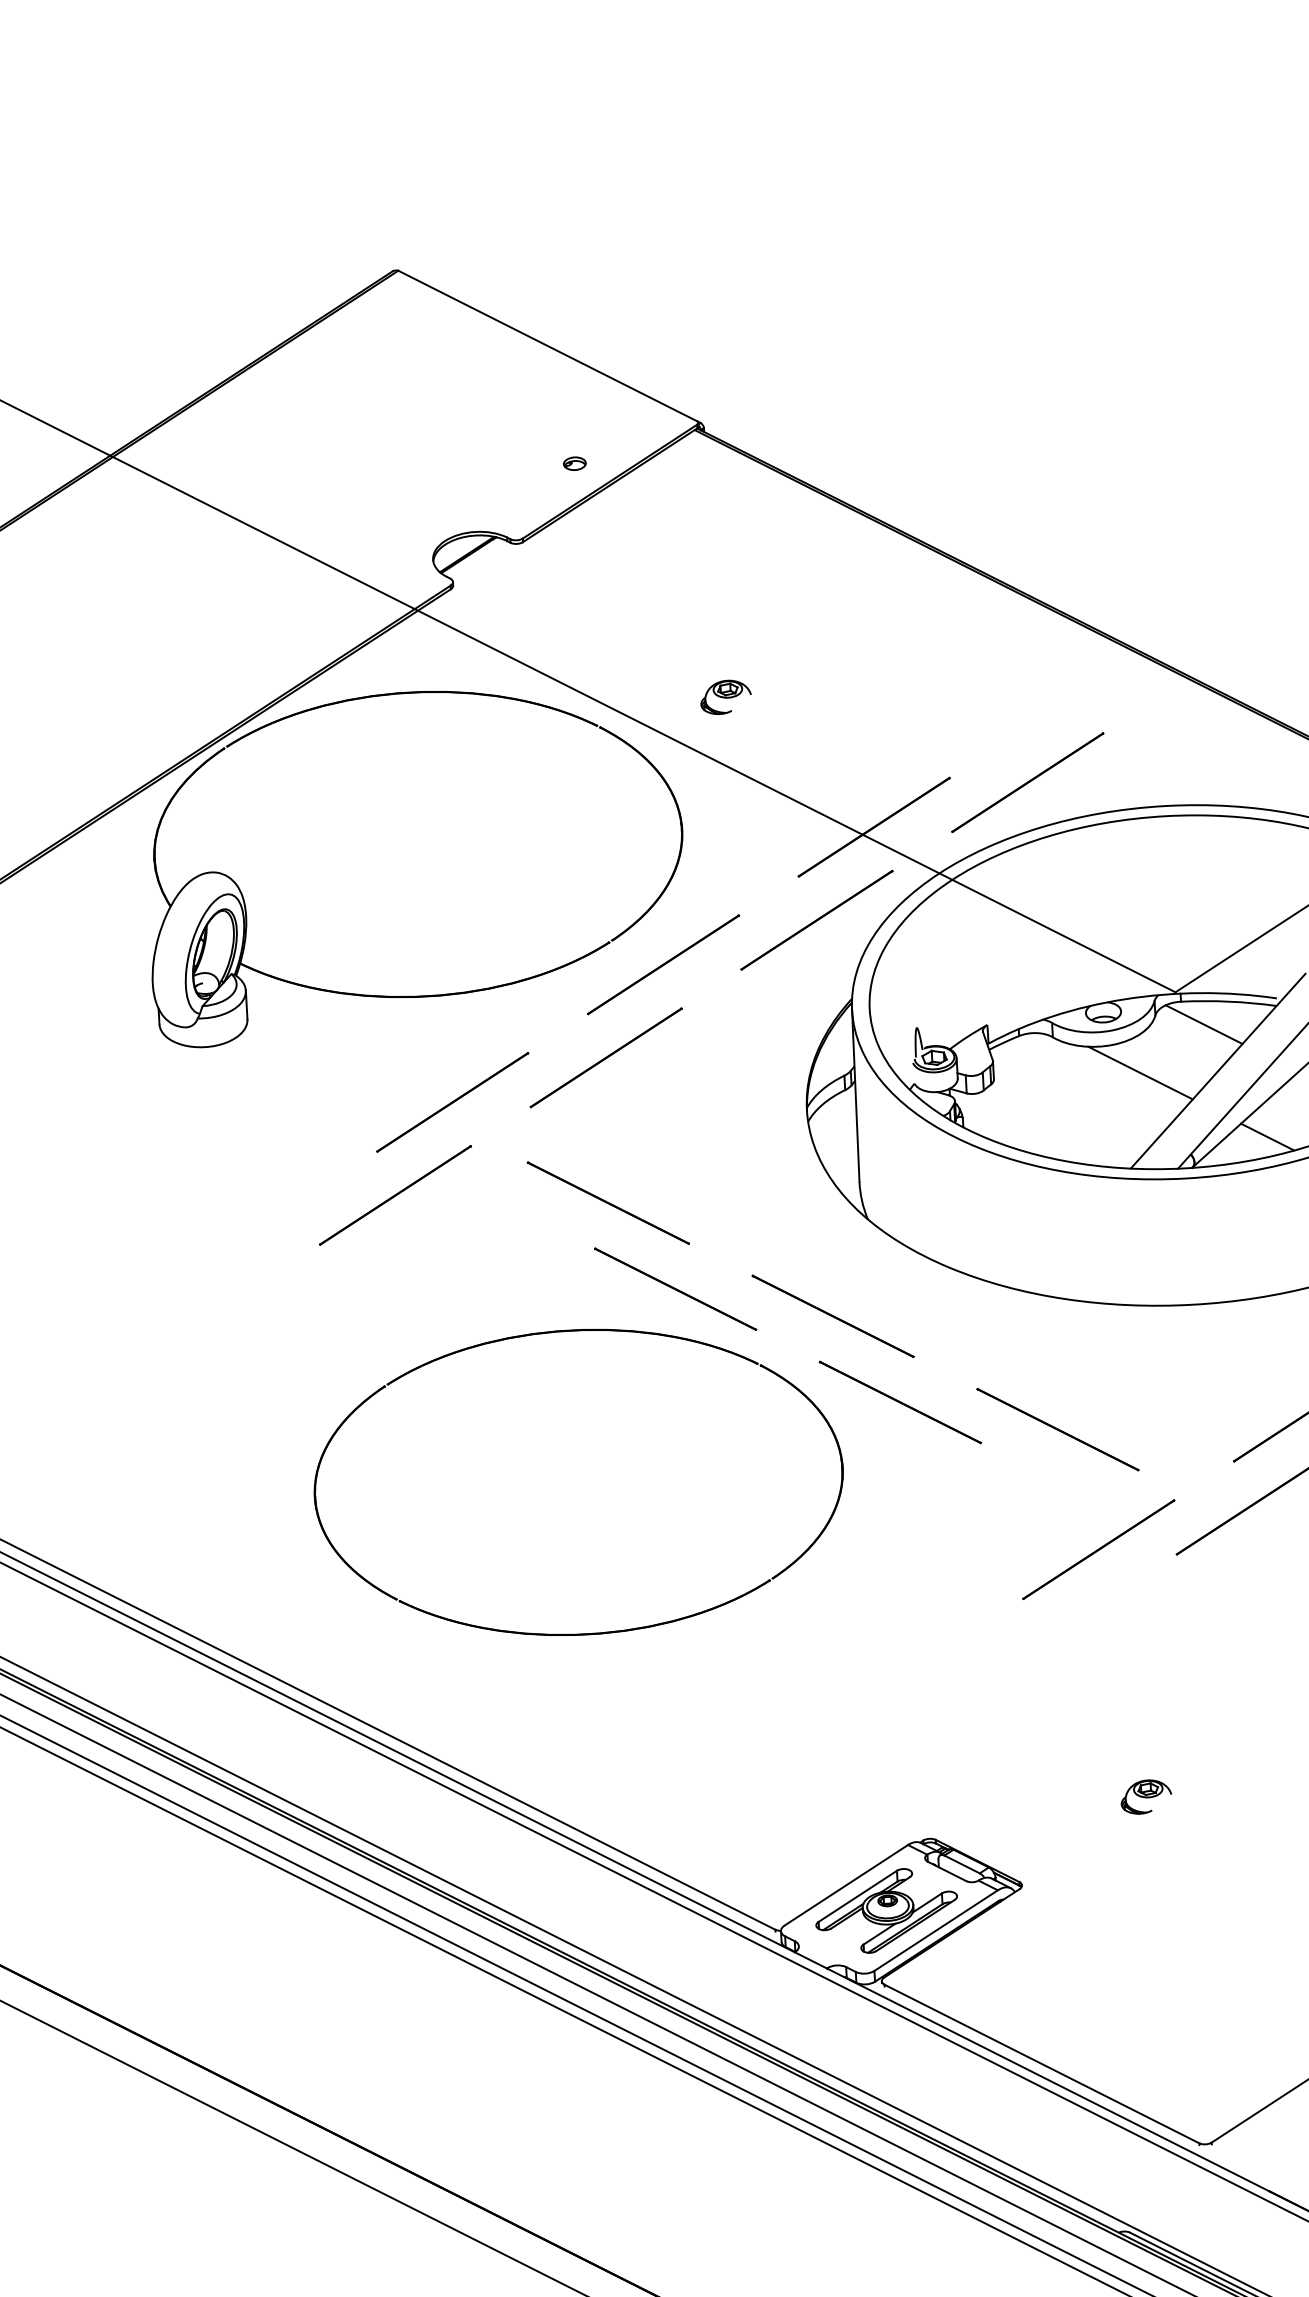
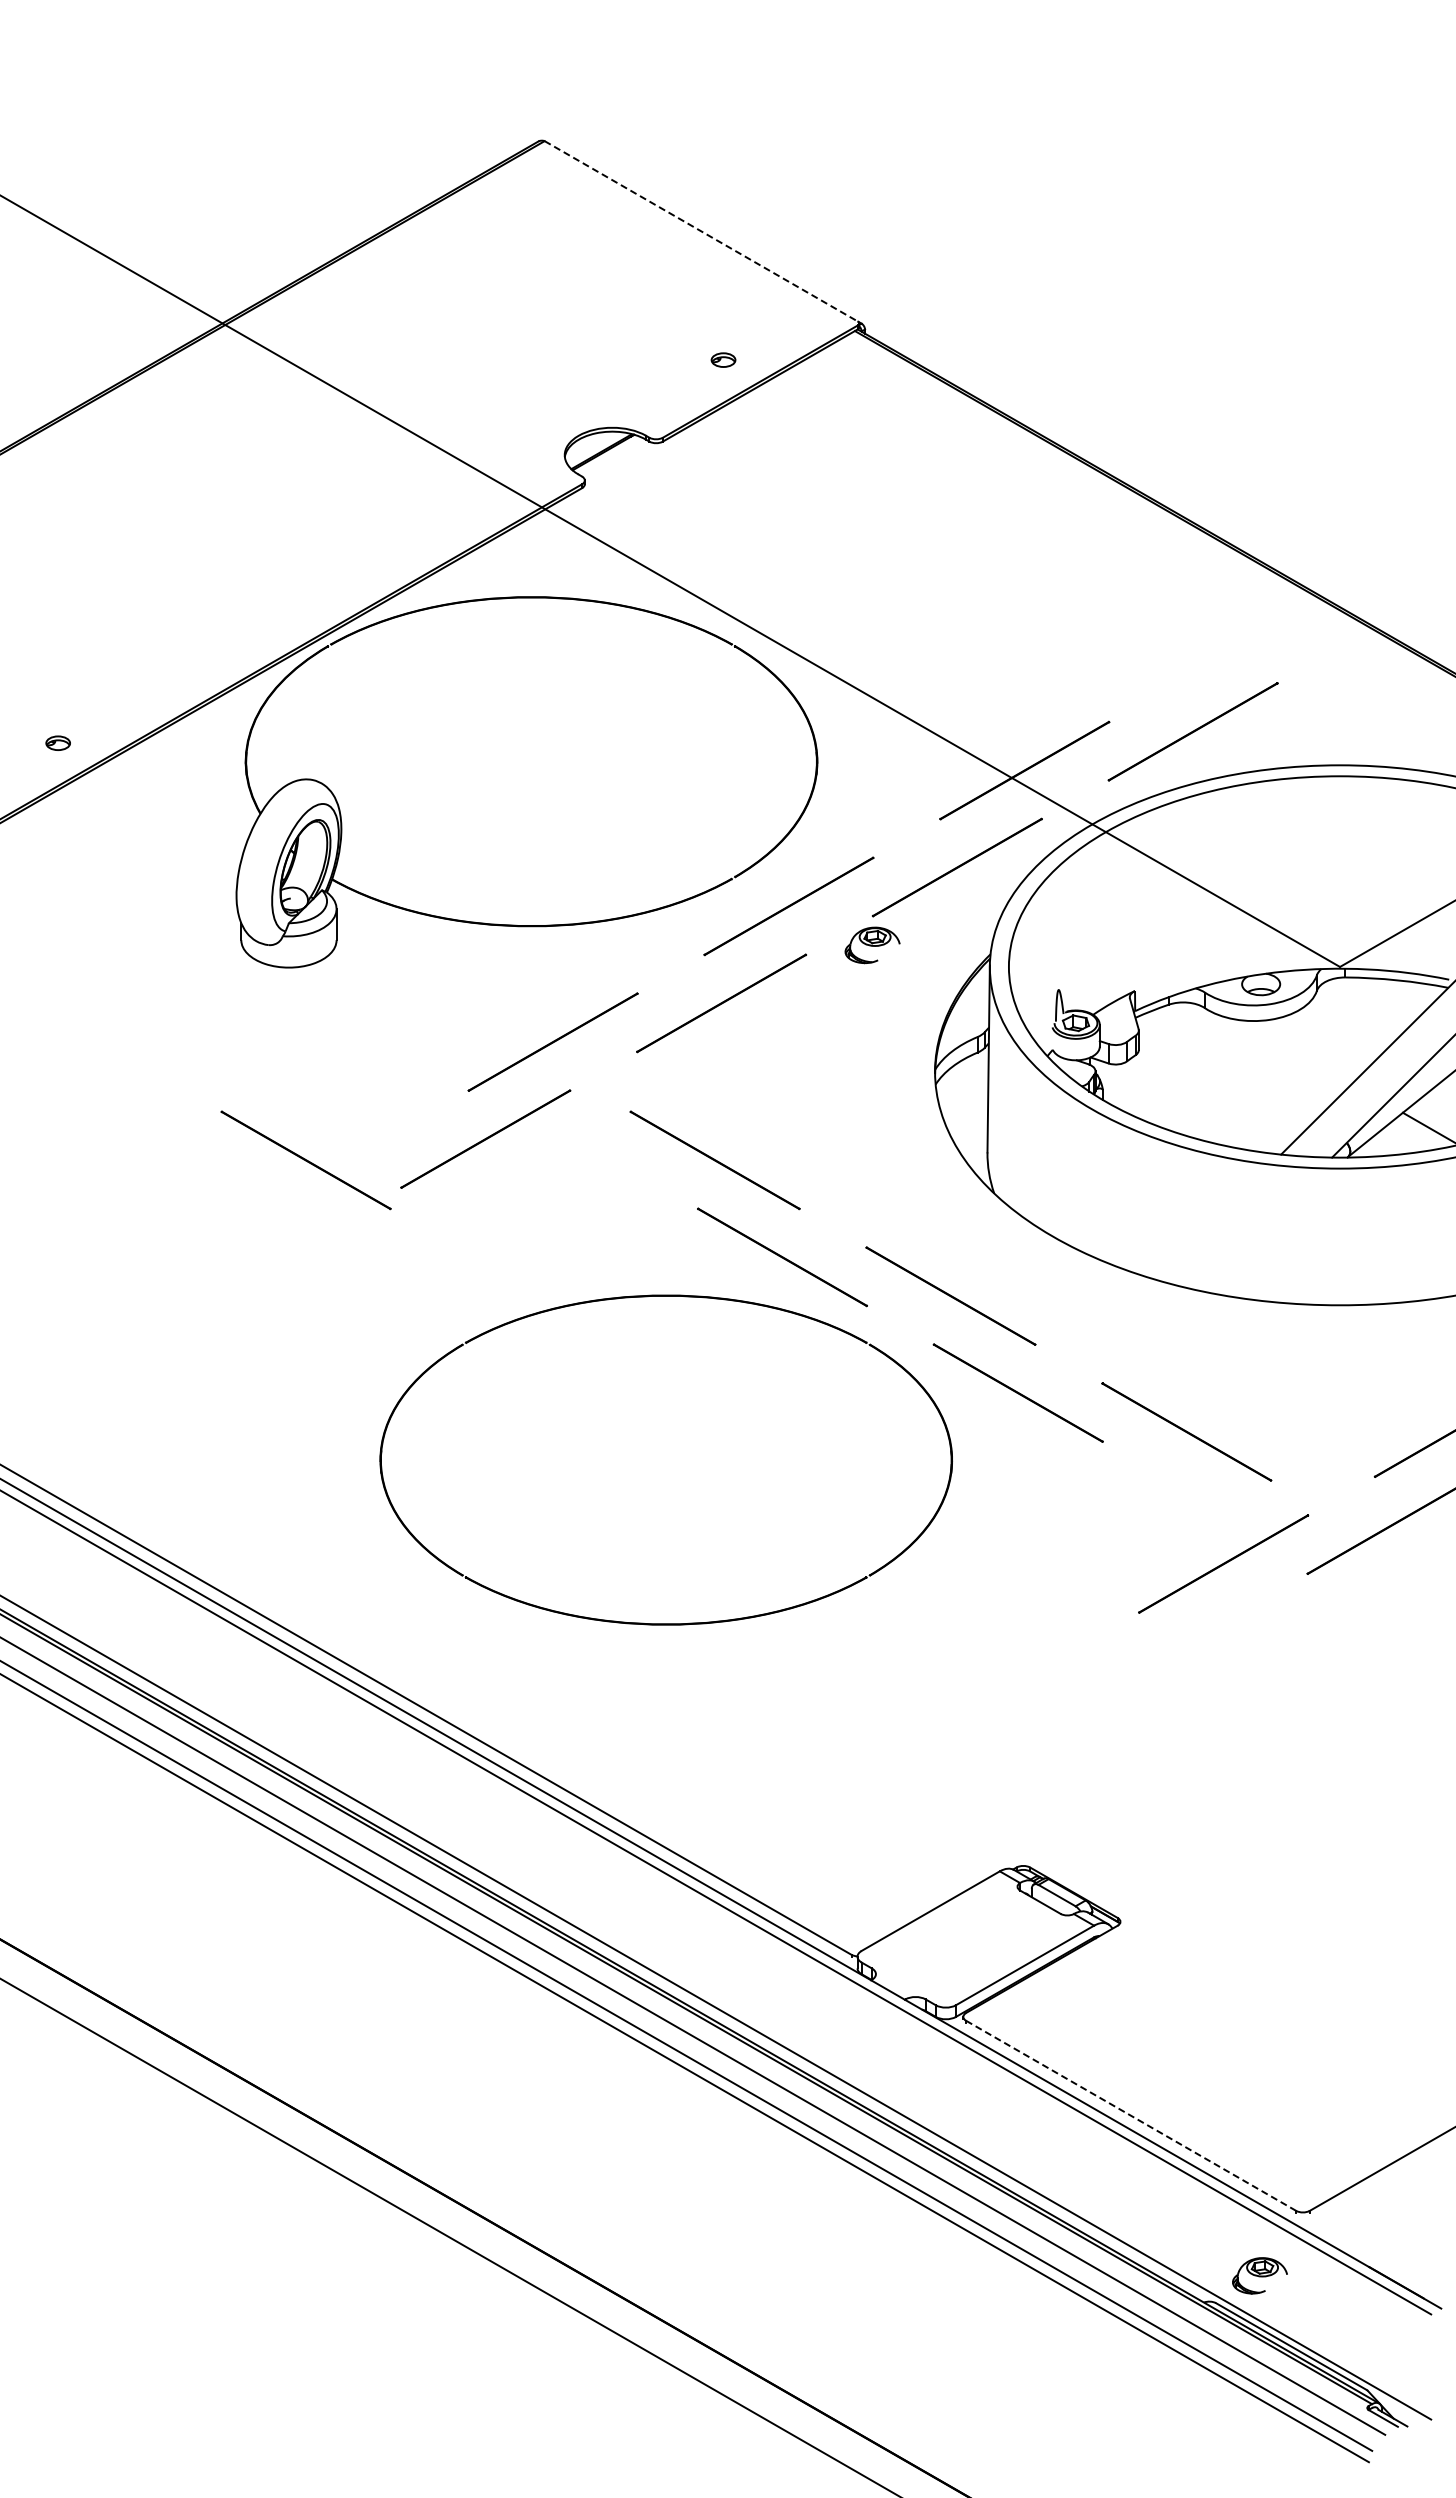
line: (547, 346) -> (701, 231), solid -> dashed
part: (725, 697) -> (872, 945), moved
line: (1203, 1024) -> (1368, 1003), removed
line: (1140, 1072) -> (1297, 1051), removed
line: (230, 1224) -> (305, 1160), added
part: (1145, 1796) -> (1259, 2275), moved
part: (886, 1911) -> (972, 1941), removed
line: (1042, 2064) -> (1131, 2116), solid -> dashed

